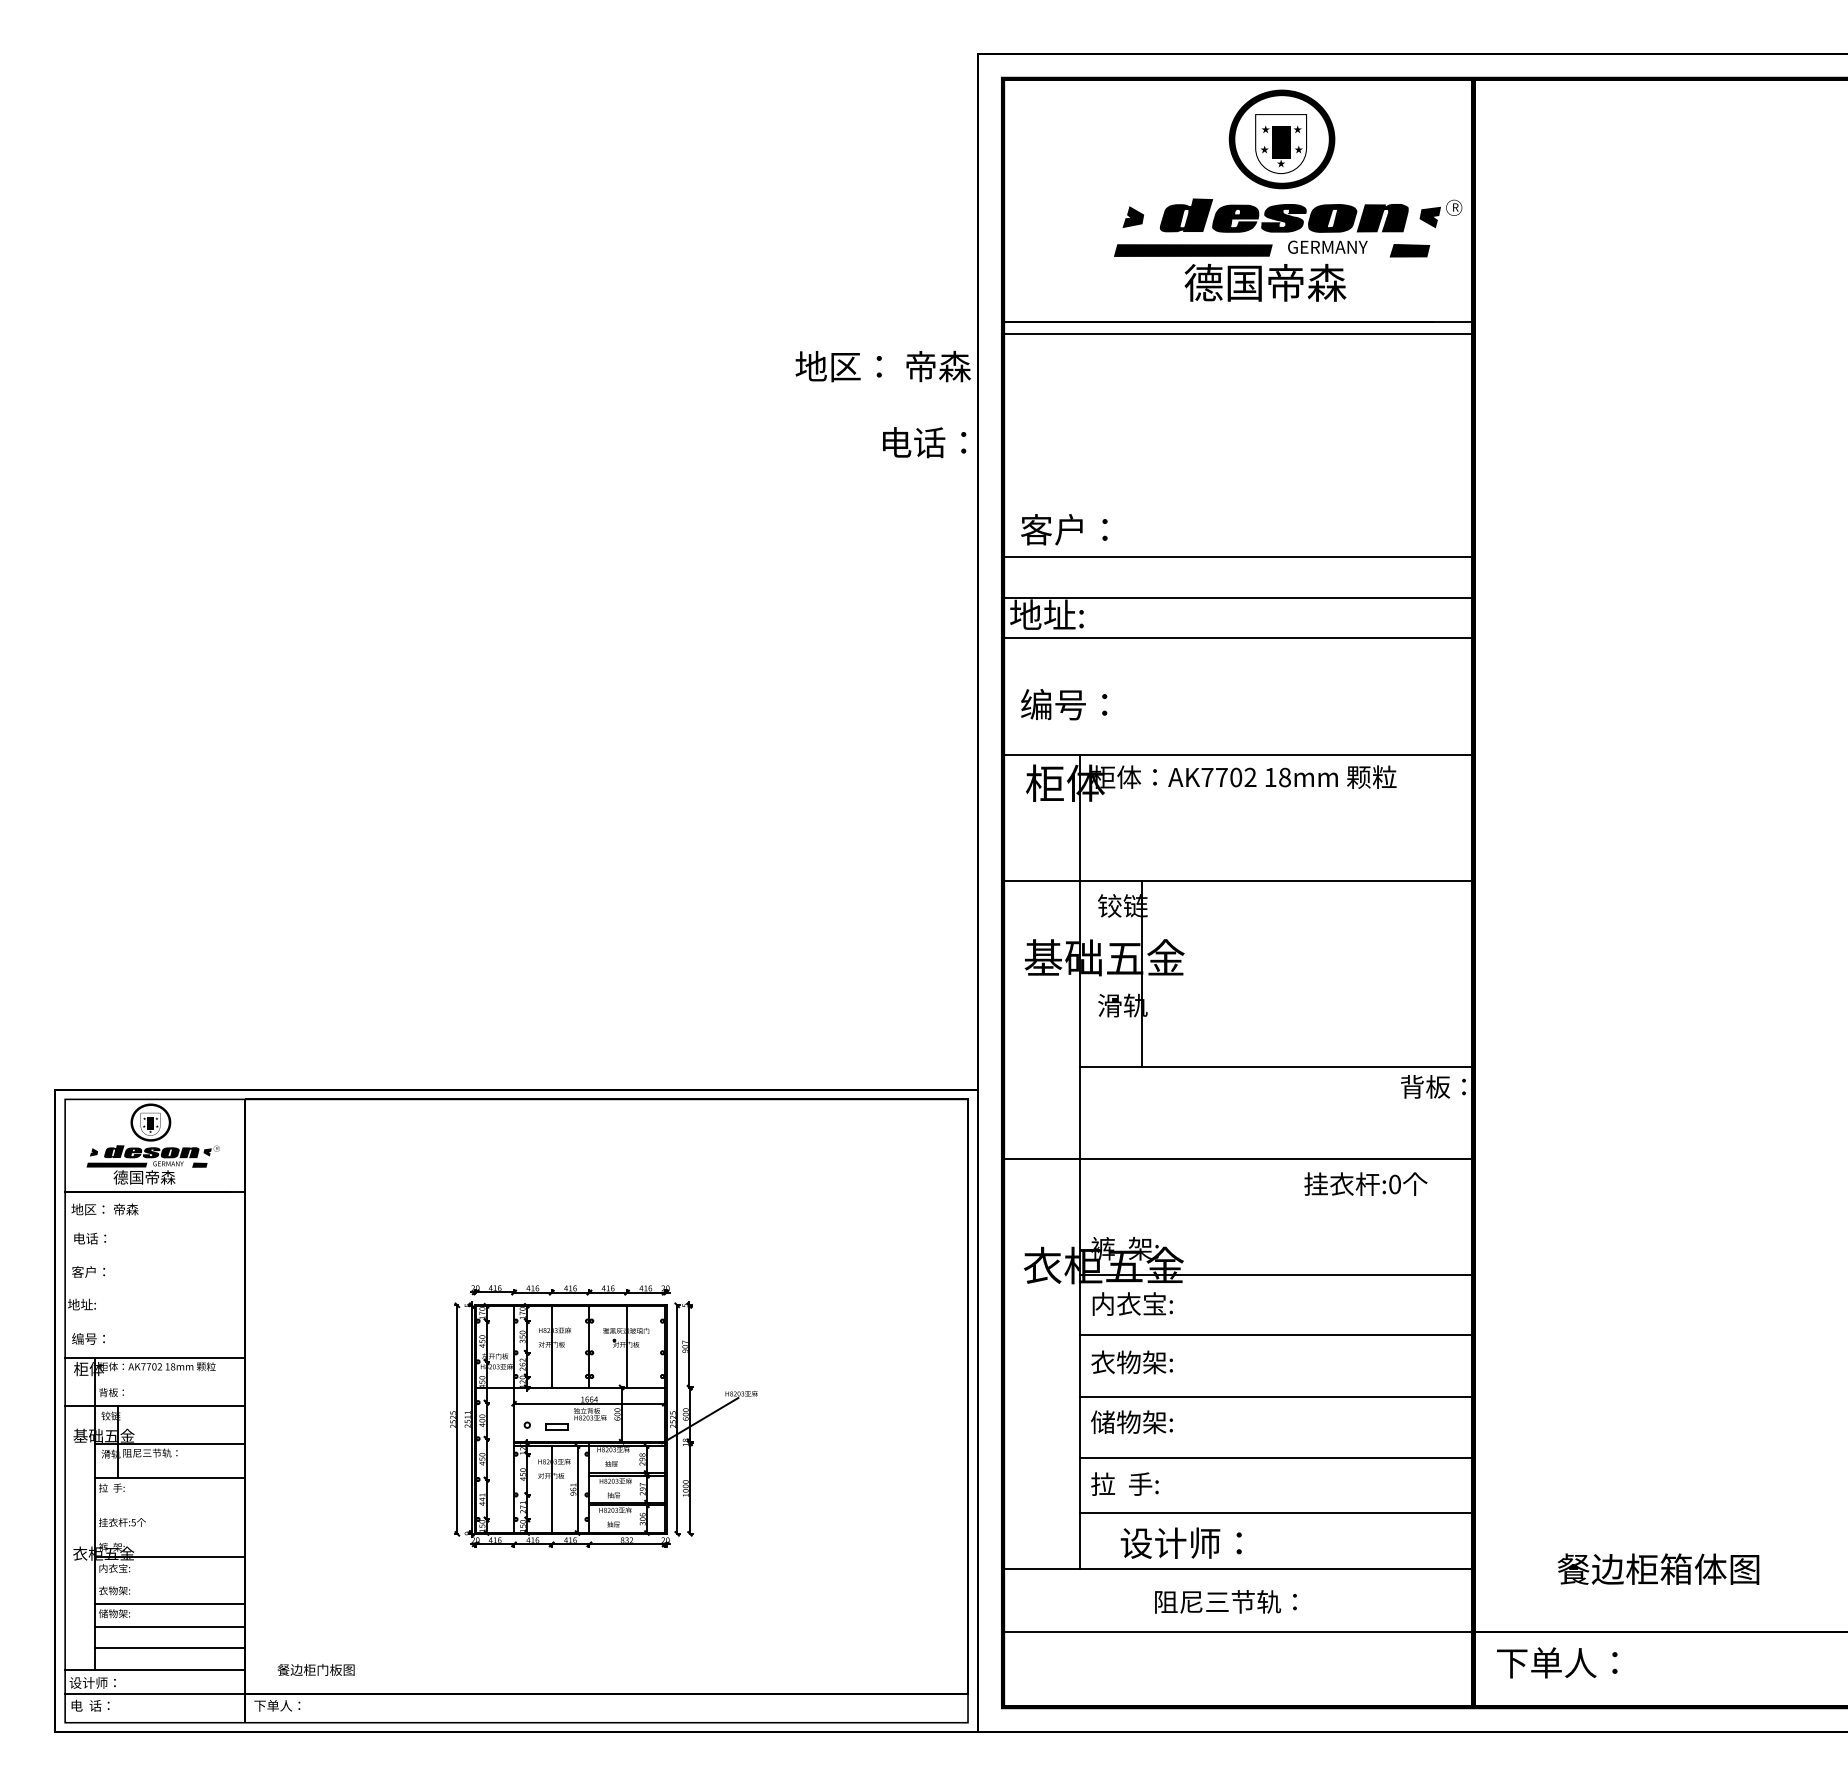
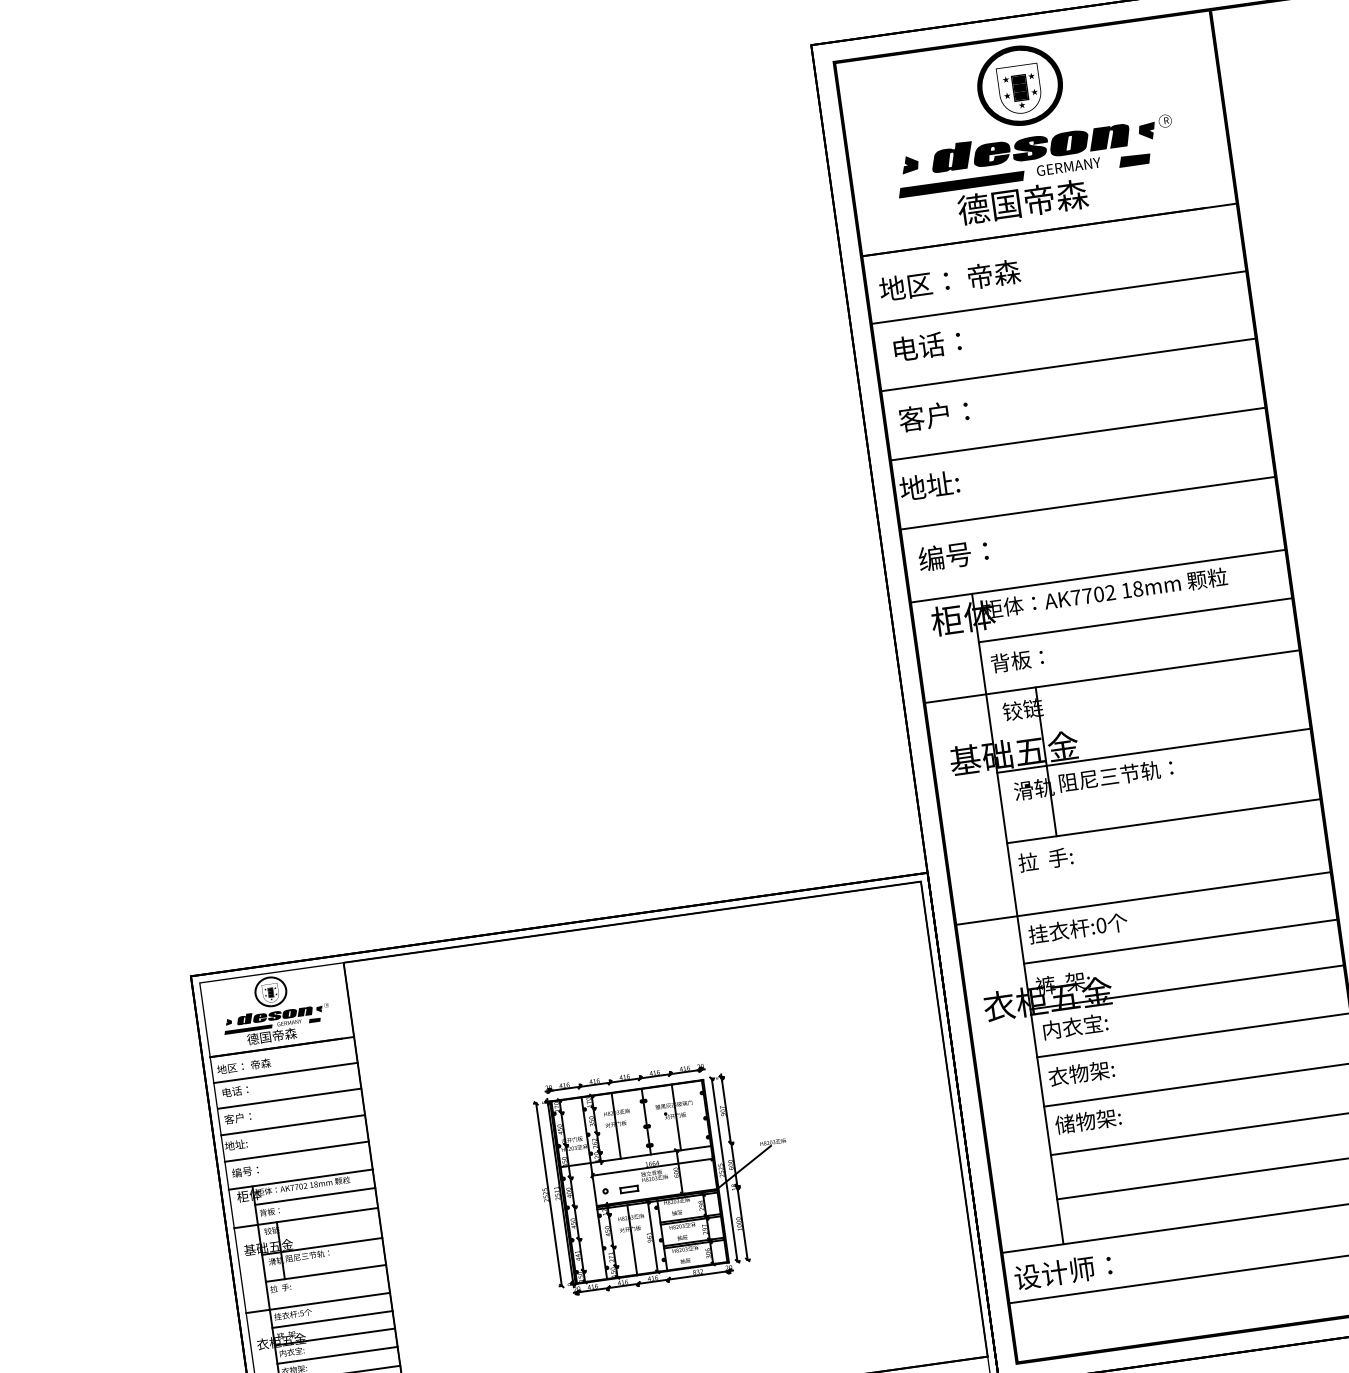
text: (1288, 195) -> (1031, 129), moved
line: (1238, 334) -> (1059, 297), moved
text: (882, 366) -> (949, 280), moved
text: (924, 442) -> (927, 345), moved
line: (1239, 556) -> (1069, 364), moved
line: (1238, 597) -> (1088, 503), moved
line: (1238, 638) -> (1078, 434), moved
line: (1276, 815) -> (1135, 620), added
line: (1276, 978) -> (1153, 750), added
text: (1433, 1086) -> (1017, 660), moved
text: (1365, 1183) -> (1077, 928), moved
line: (1276, 1217) -> (1180, 941), added
line: (155, 1224) -> (286, 1072), added
line: (155, 1256) -> (289, 1098), added
line: (155, 1290) -> (293, 1125), added
line: (155, 1323) -> (297, 1151), added
line: (169, 1381) -> (314, 1196), added
text: (1124, 1483) -> (1045, 859), moved
line: (155, 1512) -> (318, 1302), added
line: (169, 1535) -> (332, 1319), added
text: (1180, 1542) -> (1062, 1271), moved
line: (169, 1580) -> (337, 1355), added
text: (1225, 1601) -> (1115, 775), moved

